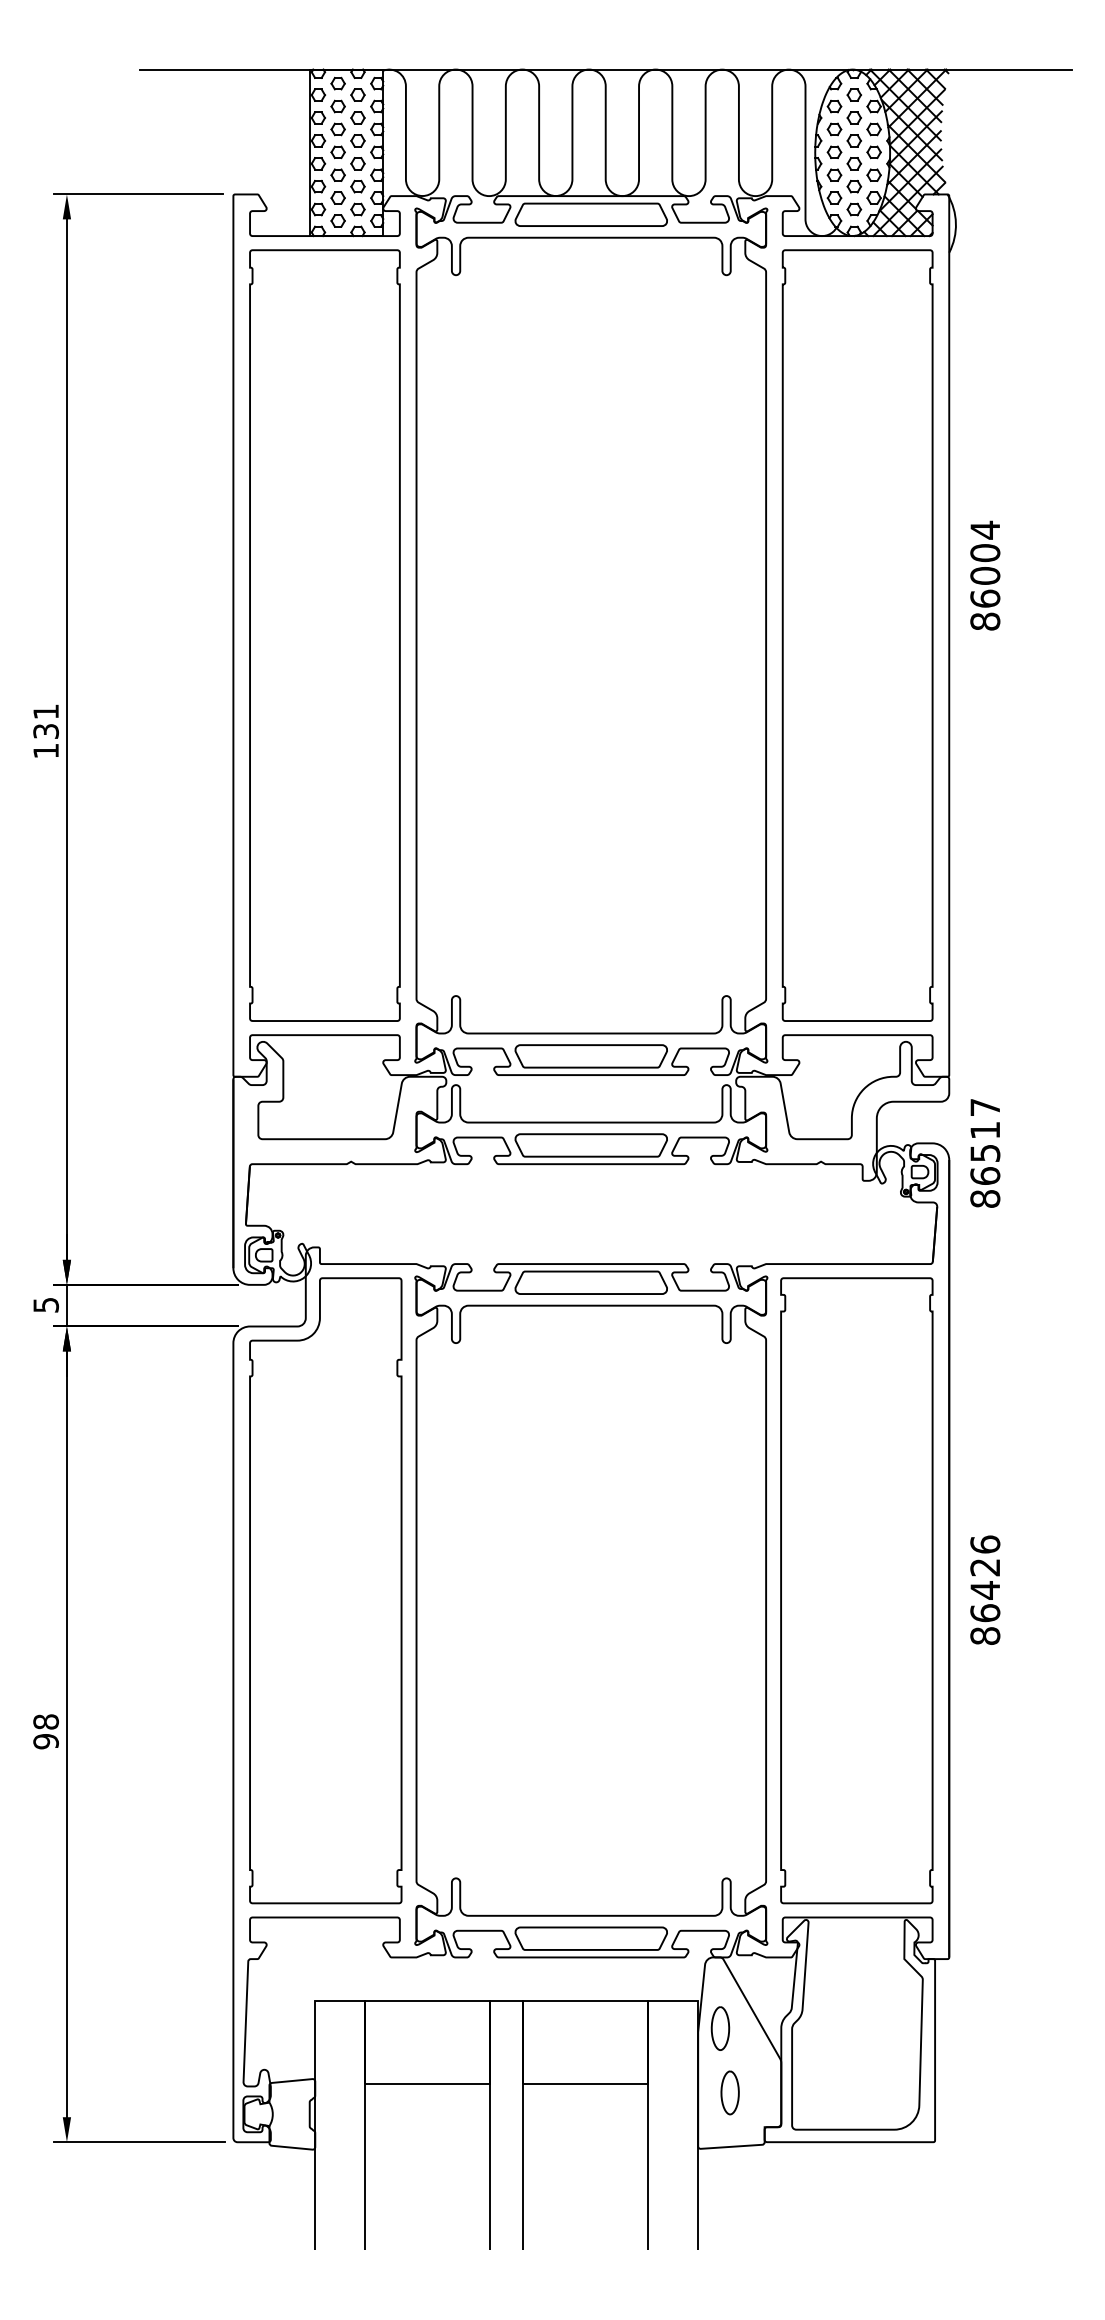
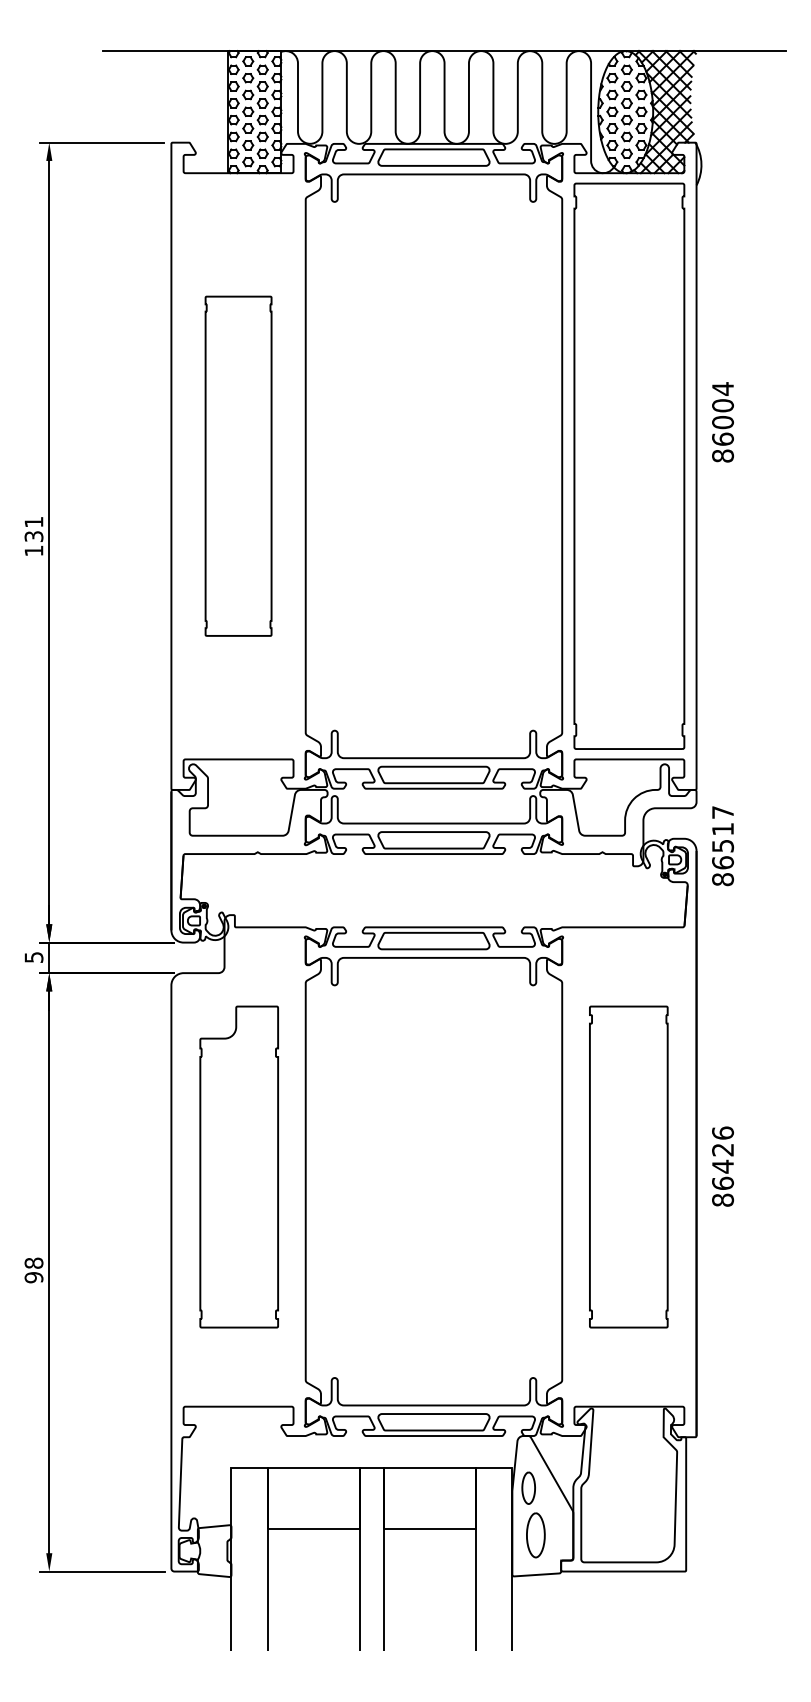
part: (324, 635) -> (238, 466), size x0.6
part: (325, 1590) -> (238, 1166), size x0.7
part: (856, 1590) -> (628, 1166), size x0.7
part: (729, 2092) -> (535, 1535), size x1.4

